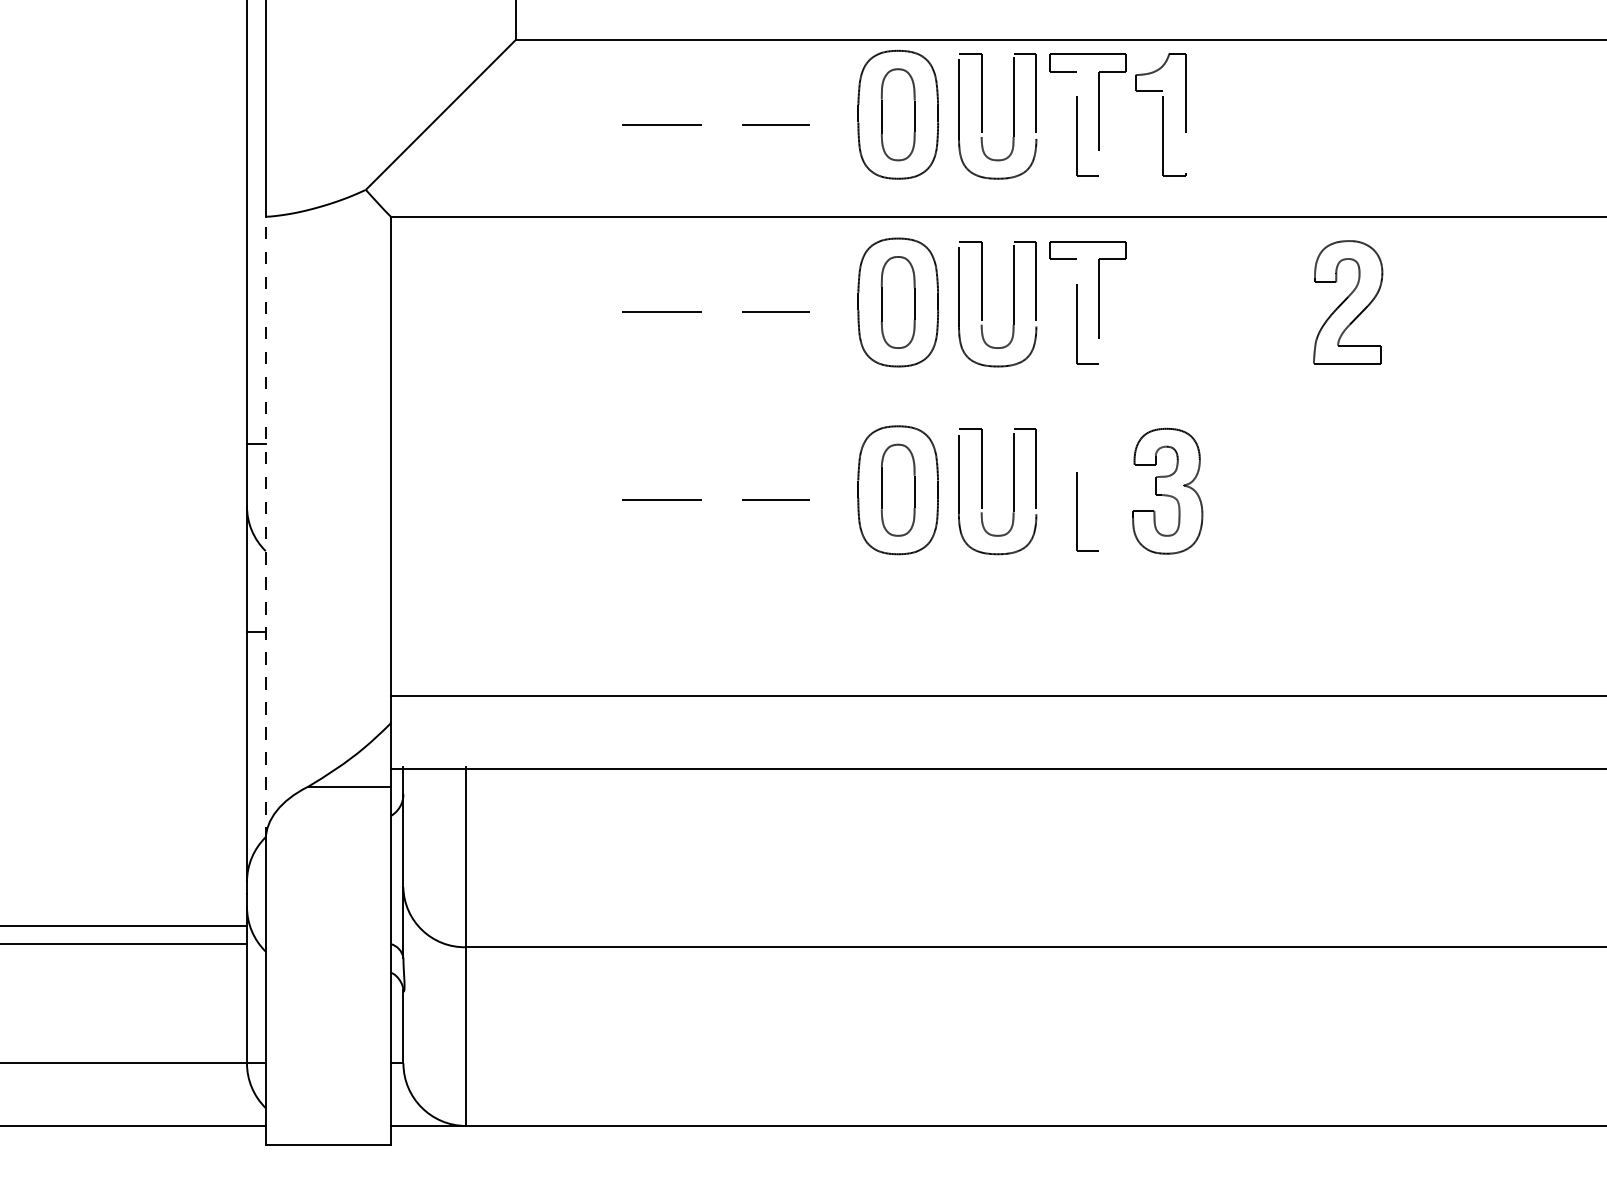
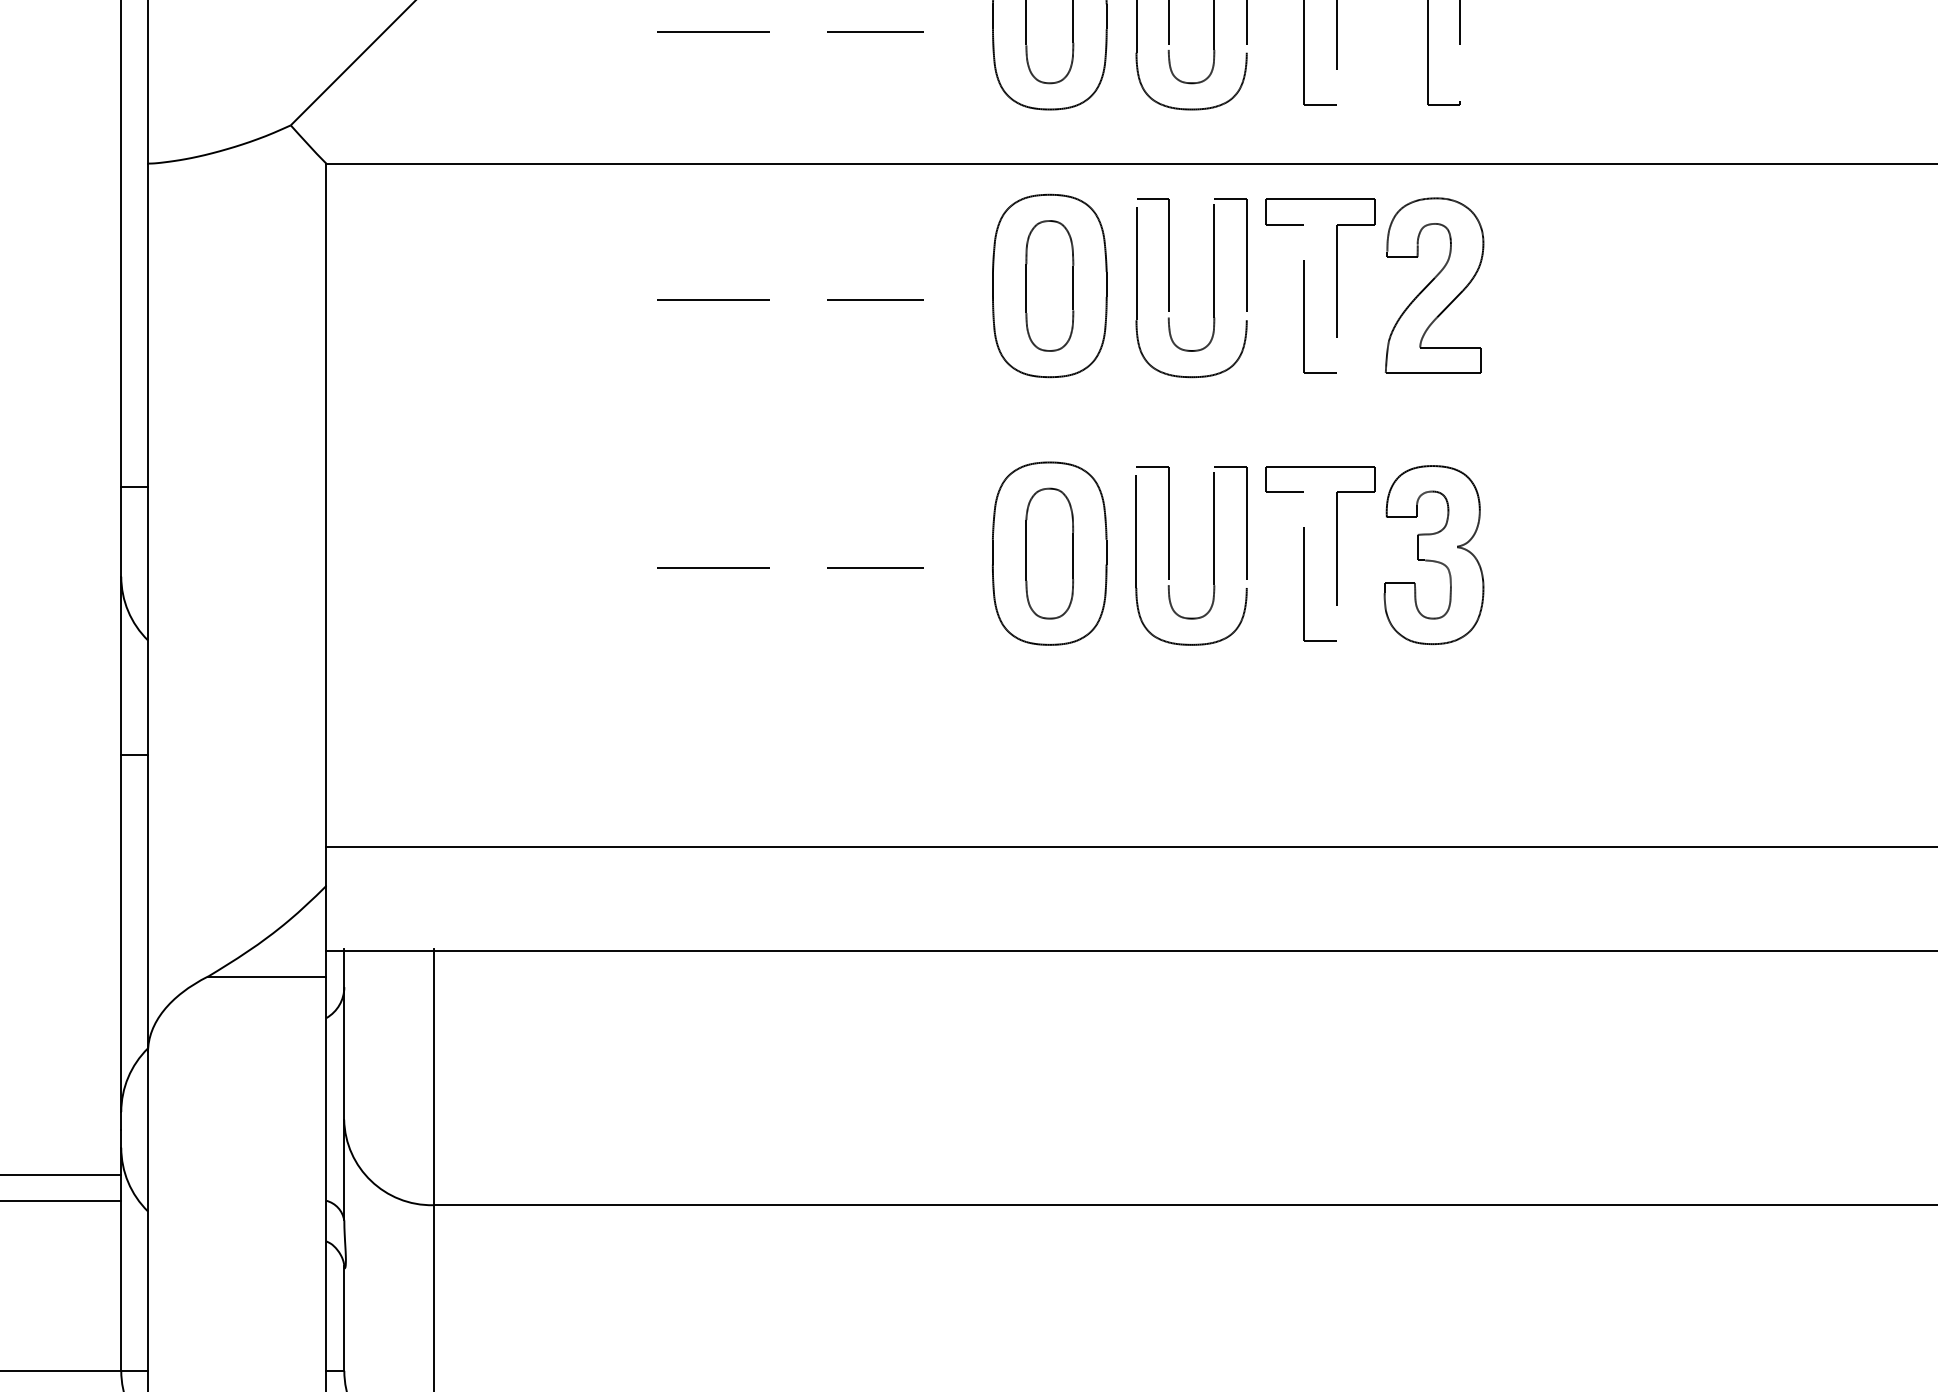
part: (1348, 302) -> (1435, 285), moved
part: (1098, 477) -> (1335, 535), added
line: (265, 528) -> (147, 608), dashed -> solid

